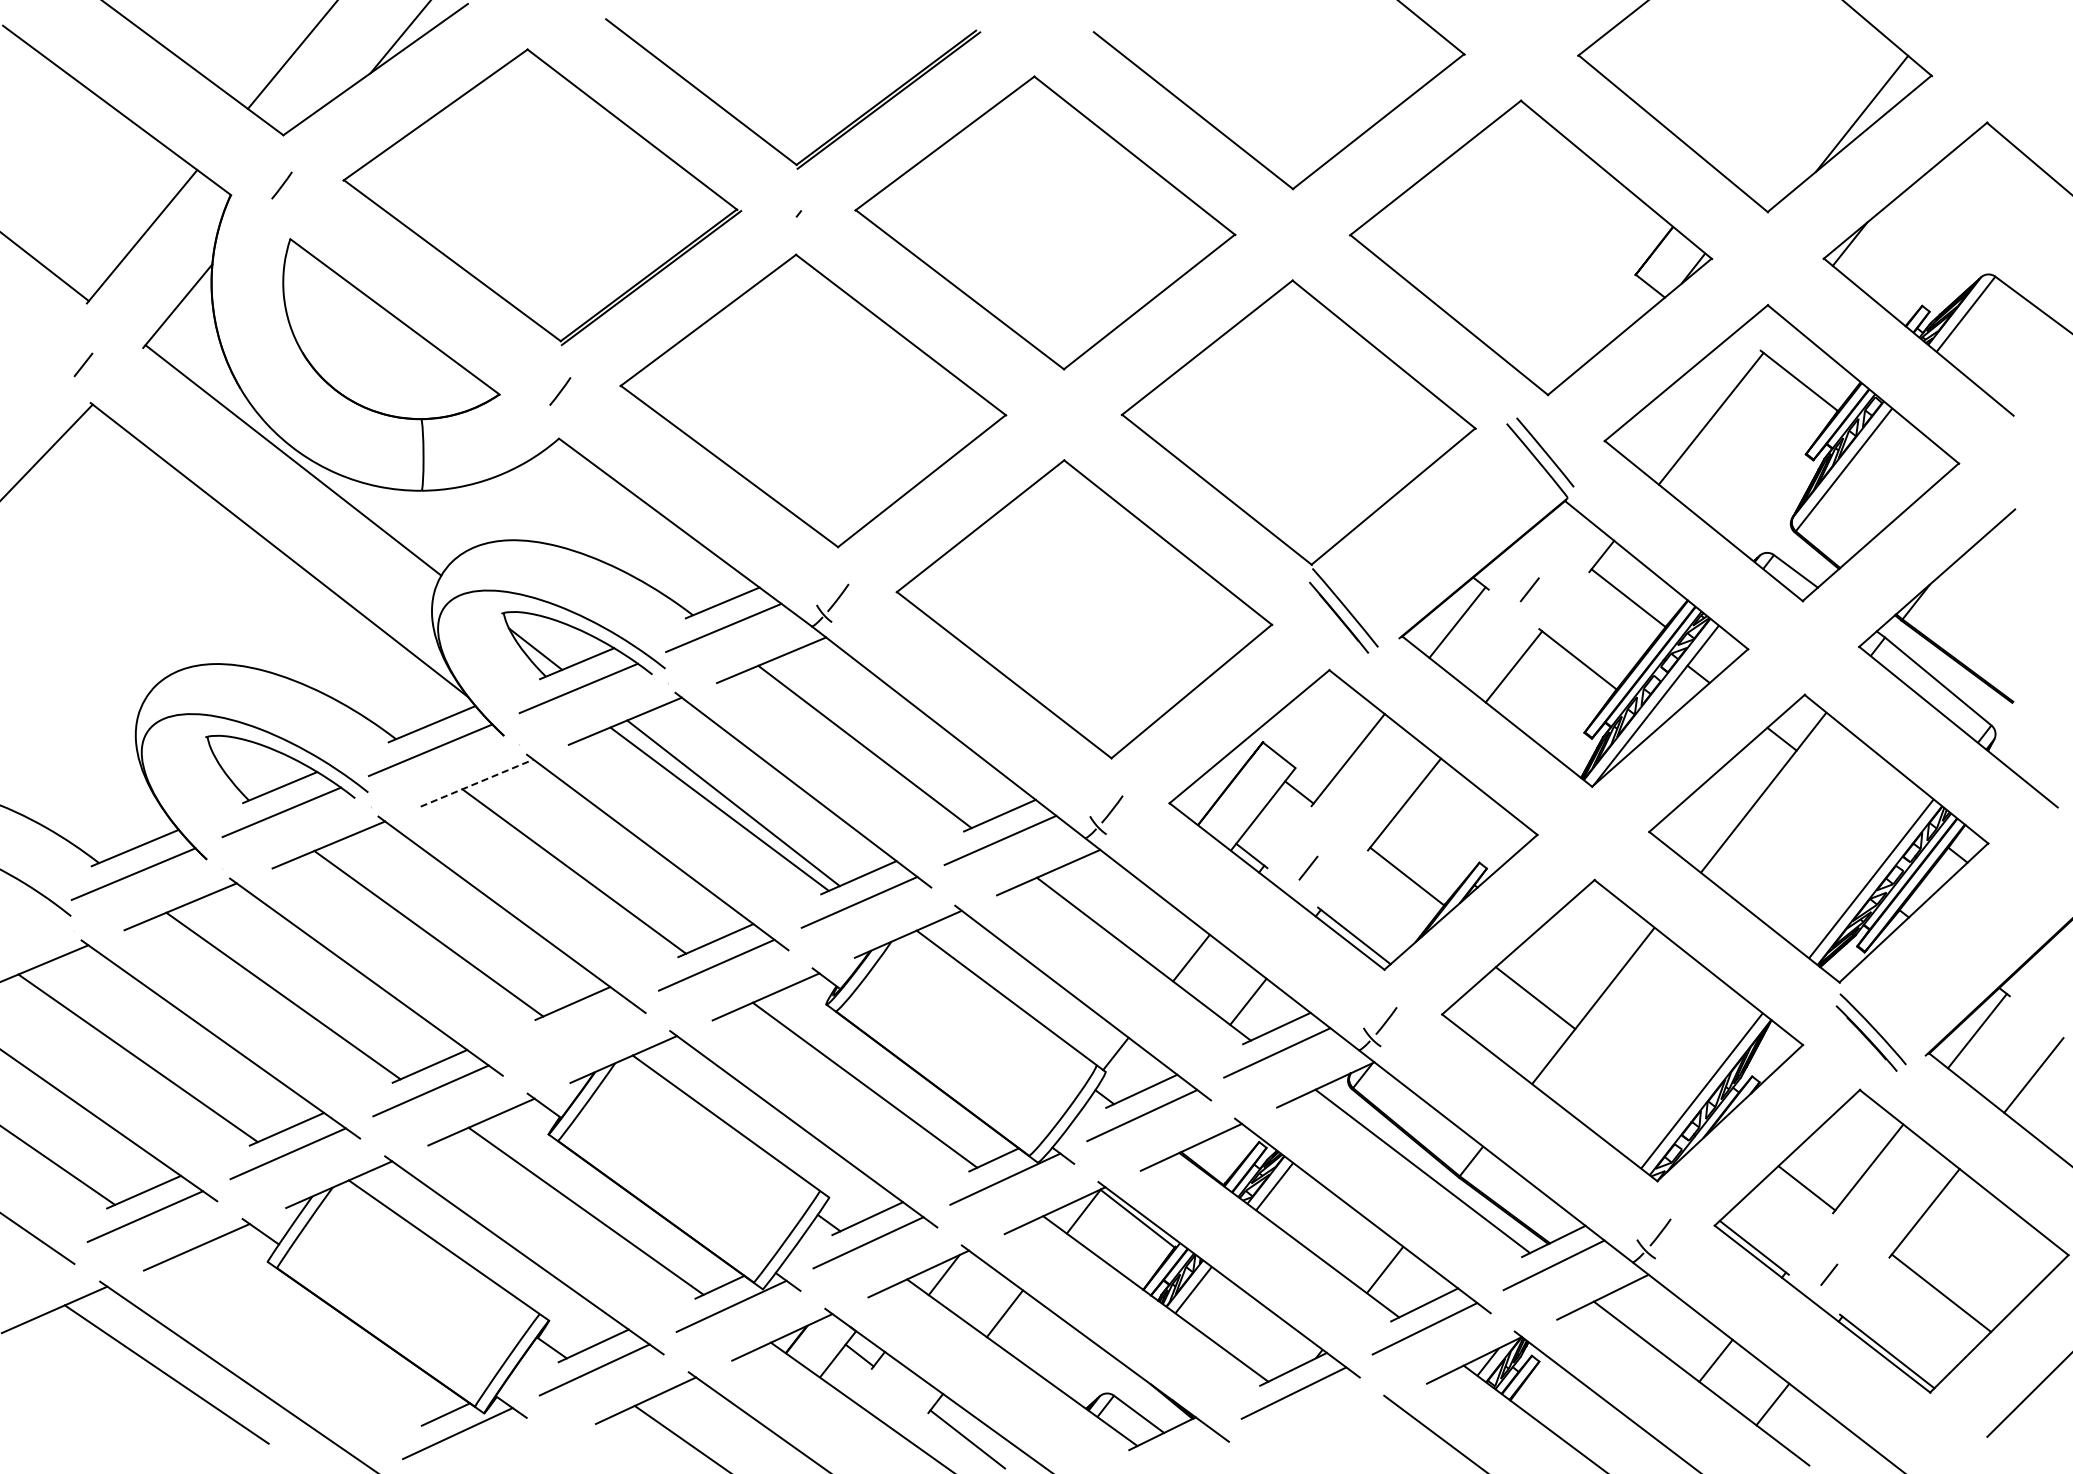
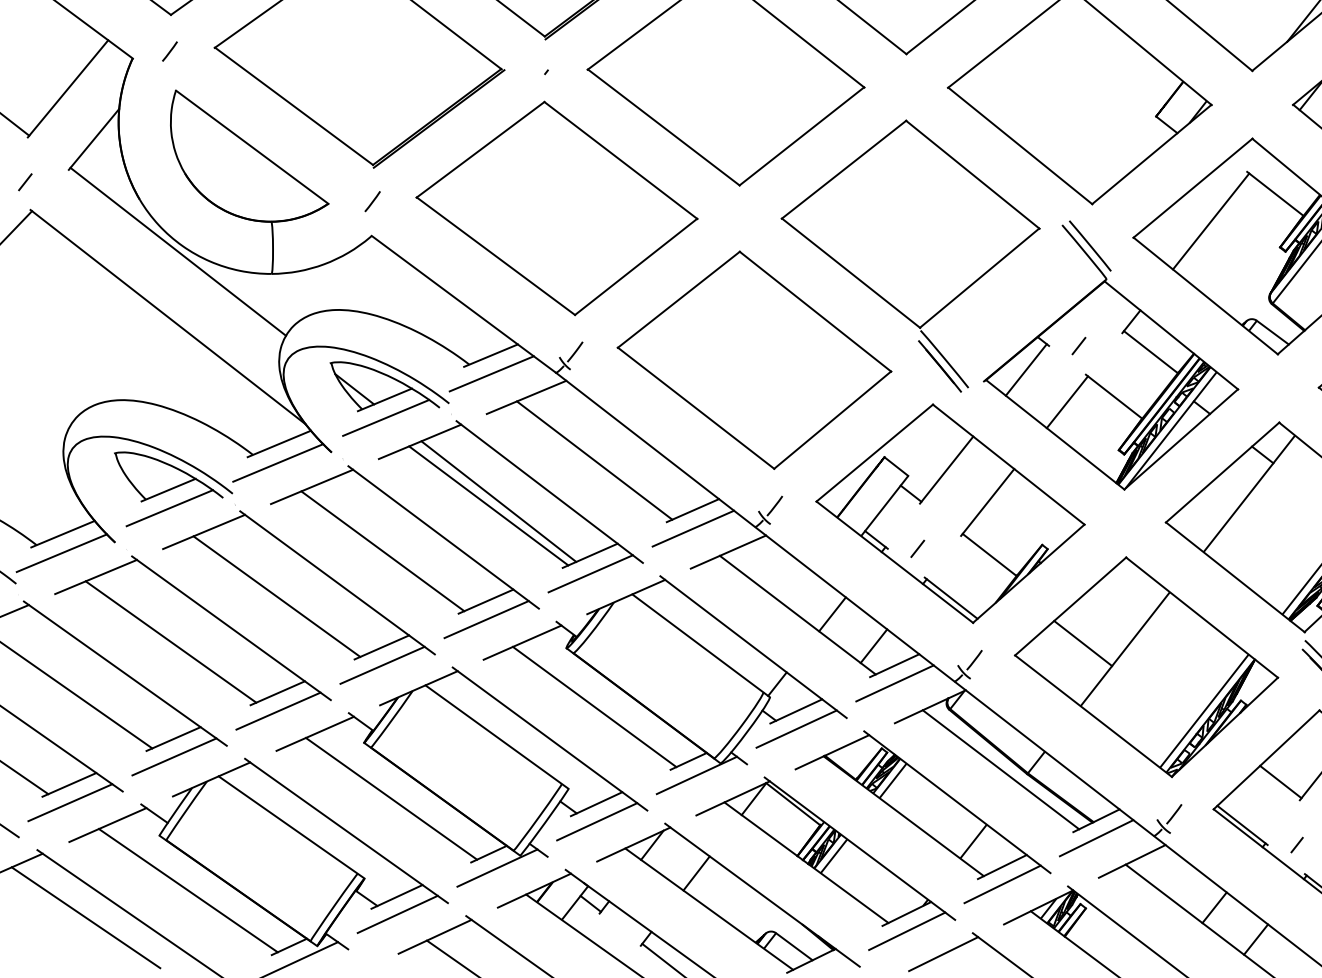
line: (477, 782) -> (312, 486), dashed -> solid
line: (573, 1027) -> (382, 664), added
line: (307, 1336) -> (188, 890), added
line: (1343, 1424) -> (943, 954), added

